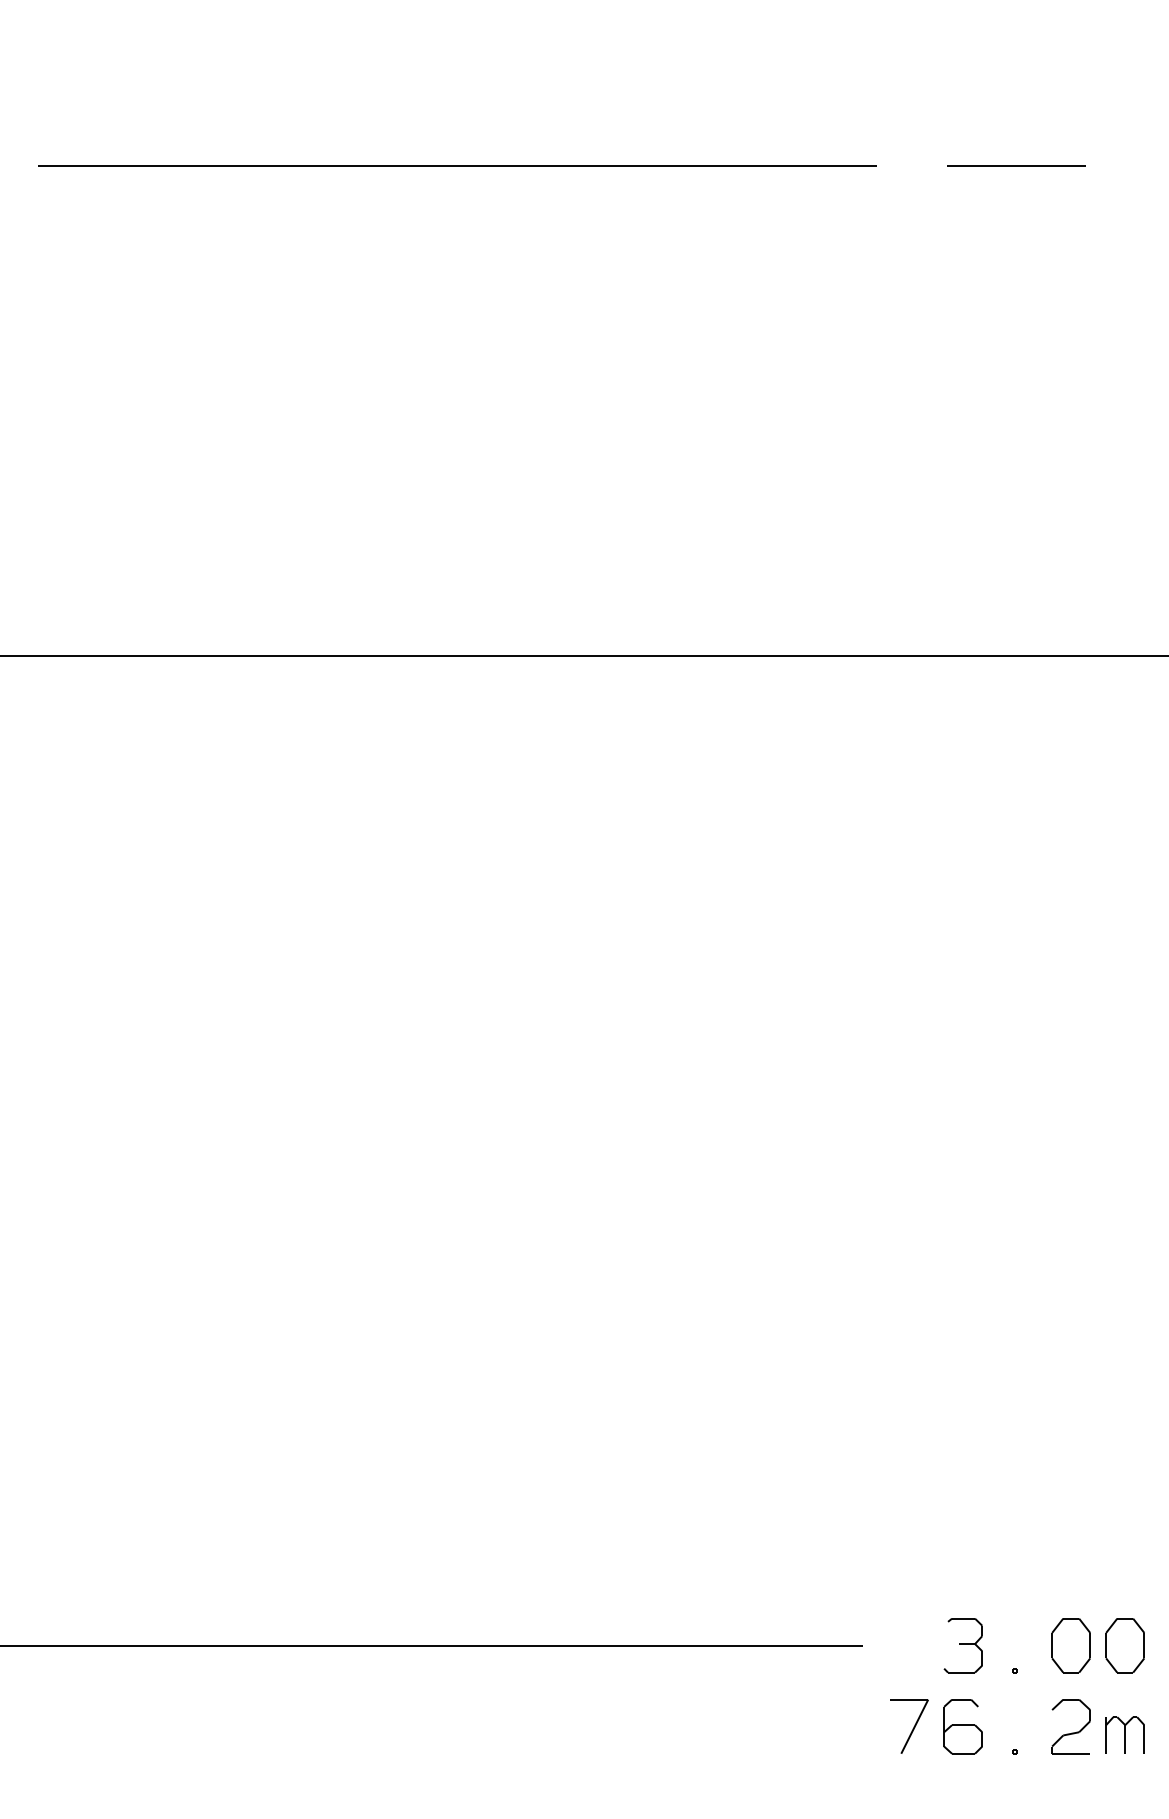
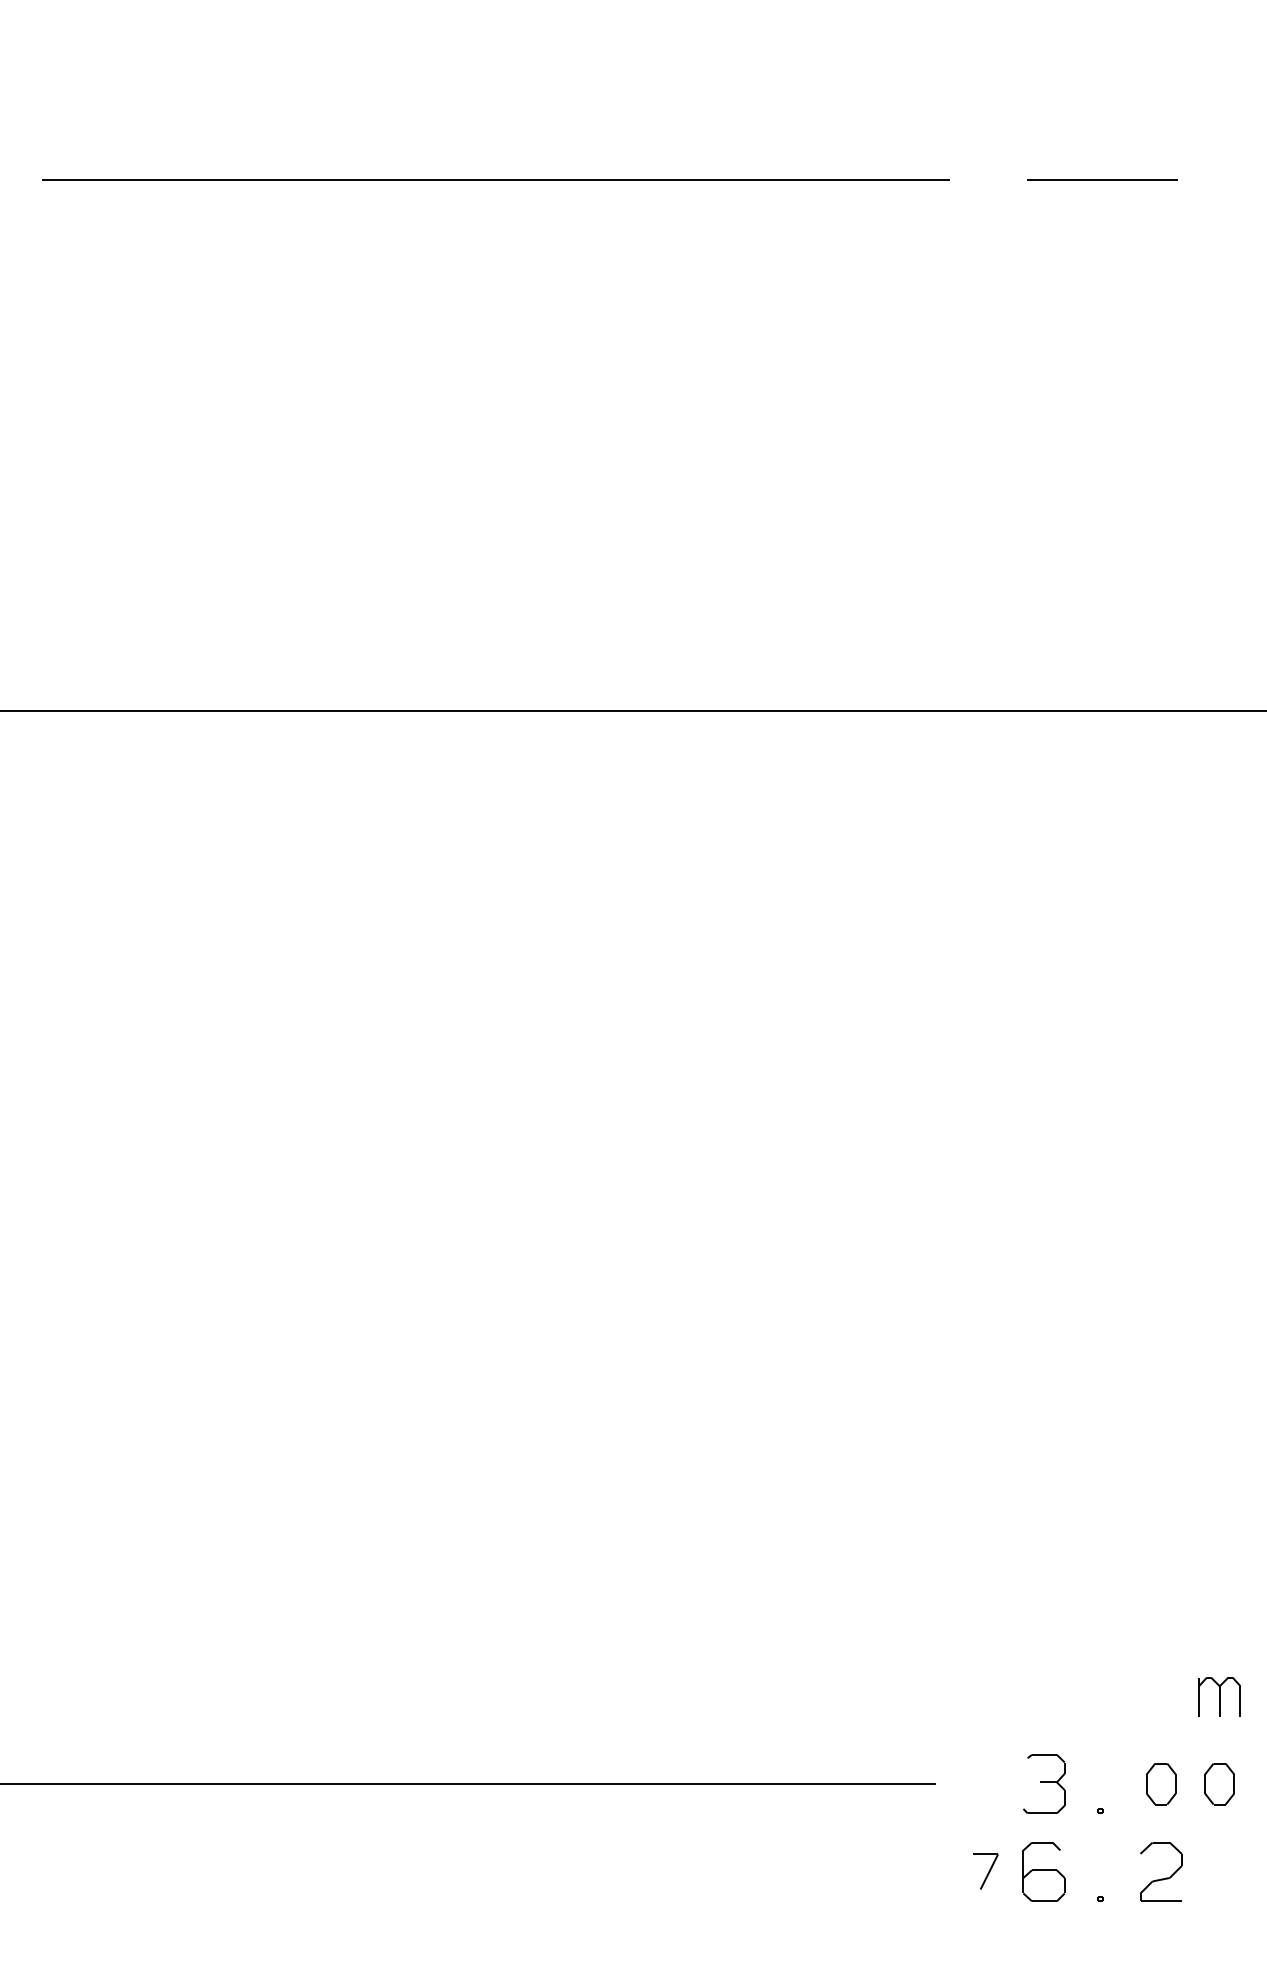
part: (1071, 1645) -> (1161, 1783), size x0.7
part: (1125, 1645) -> (1219, 1783), size x0.7
part: (909, 1726) -> (985, 1871), size x0.6
part: (1125, 1734) -> (1219, 1696), moved

